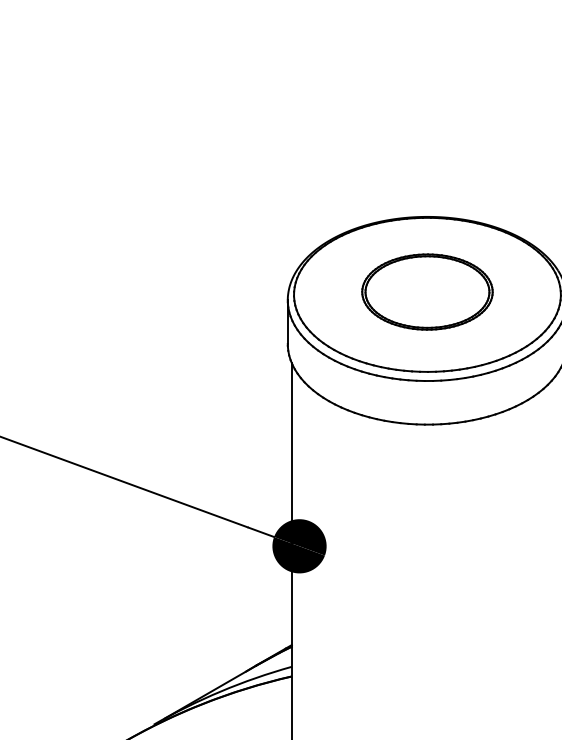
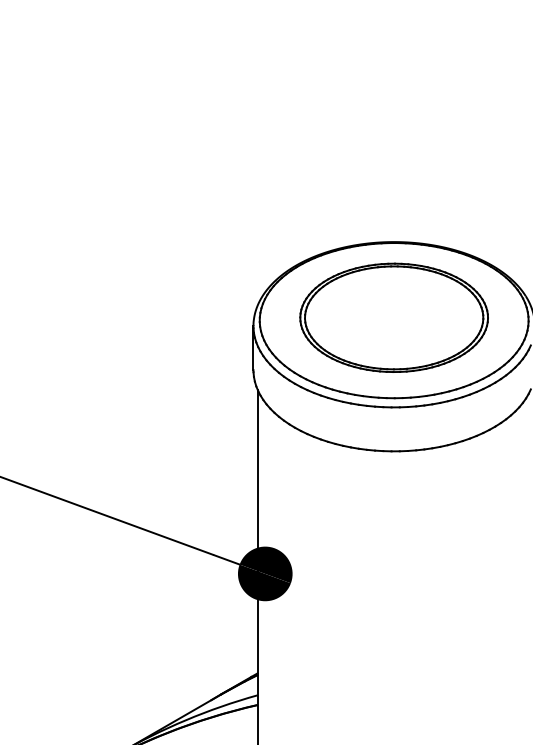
part: (427, 291) -> (394, 317), size x1.43

